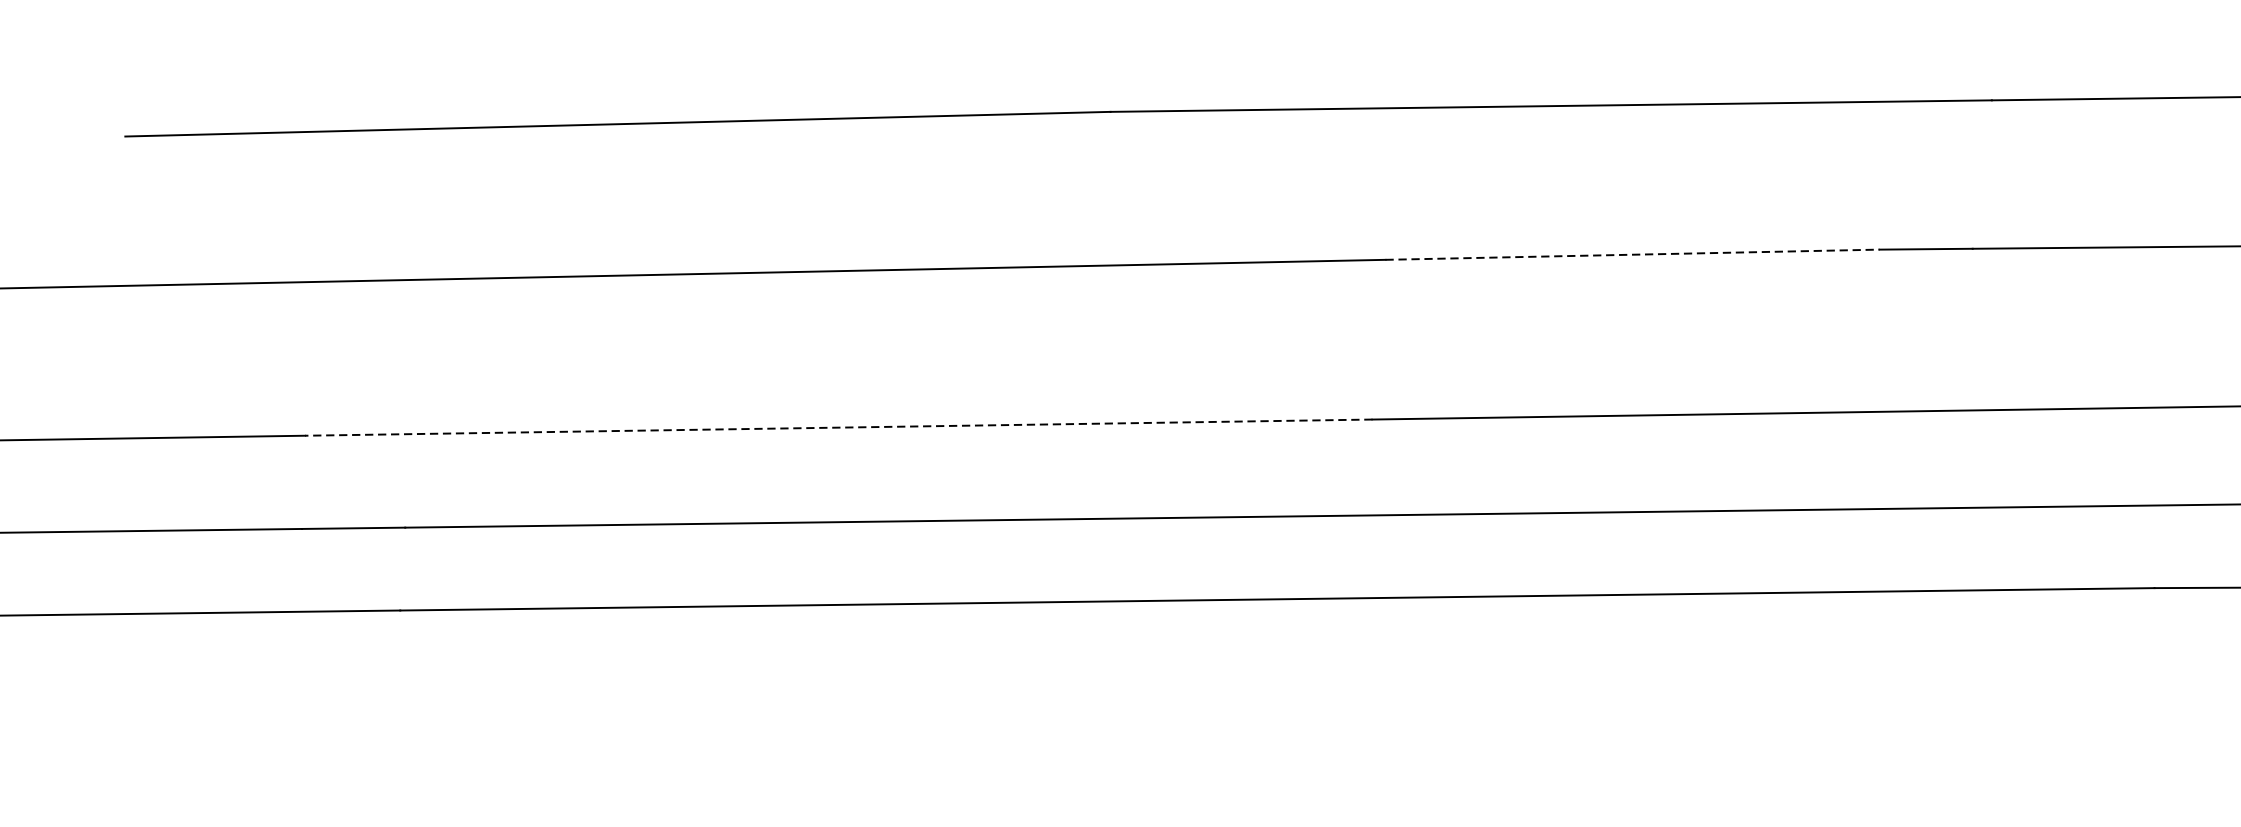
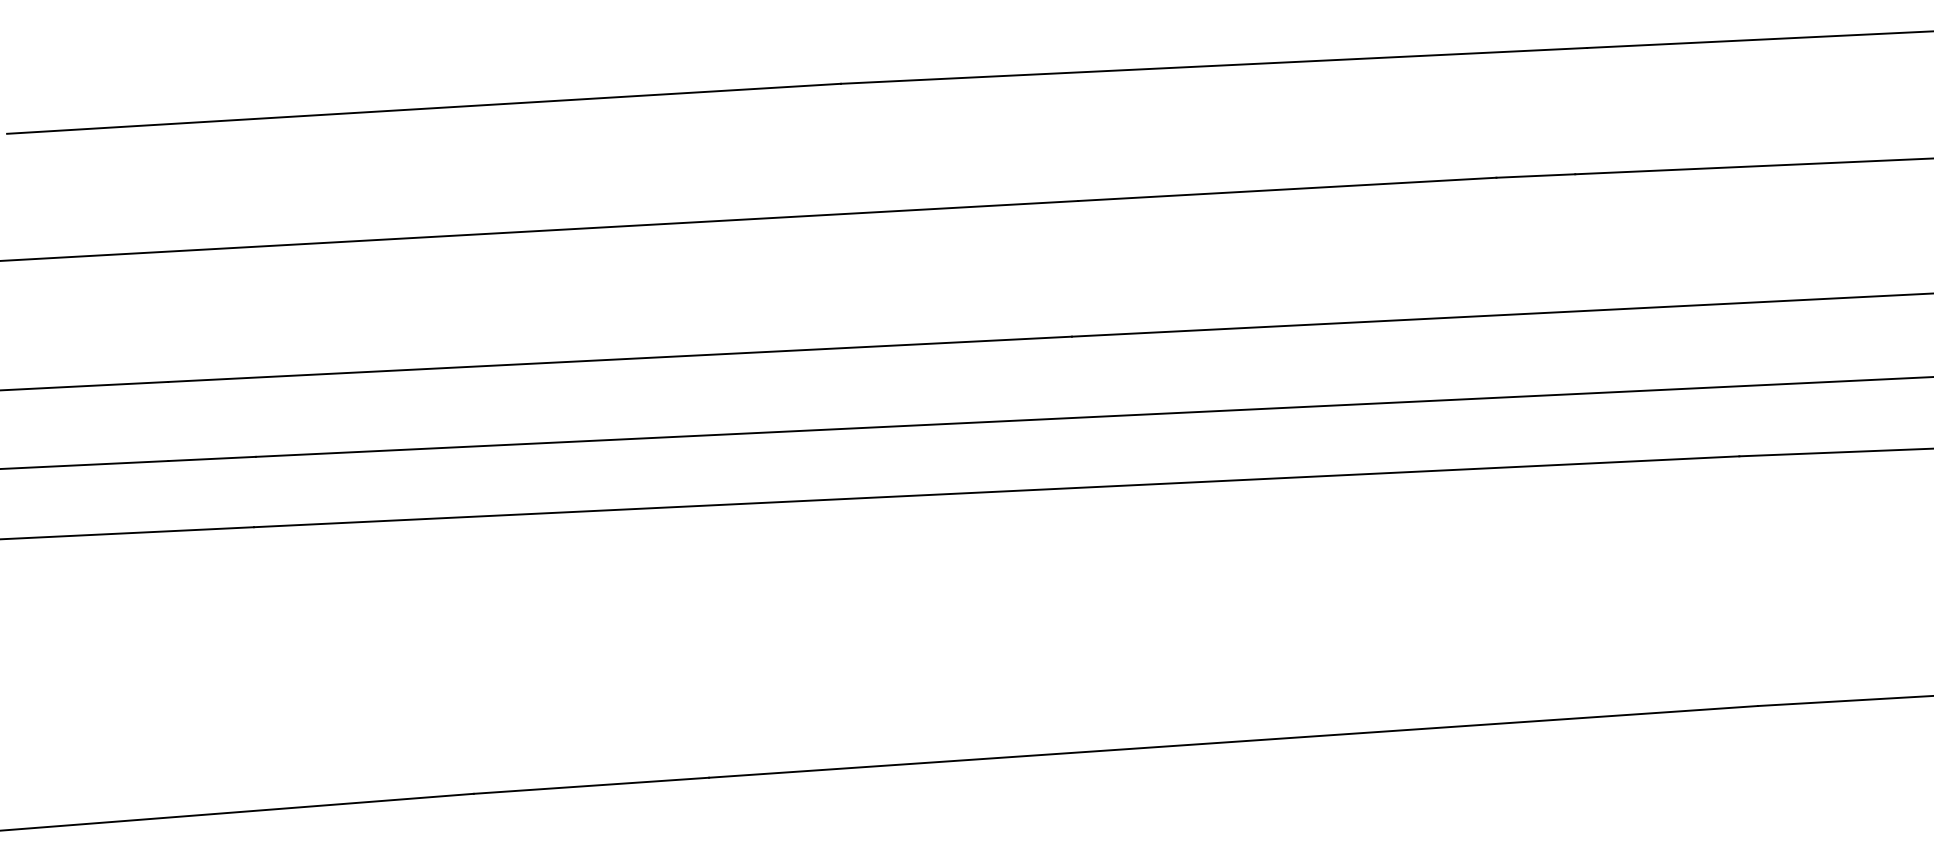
line: (1632, 254) -> (1287, 189), dashed -> solid
line: (838, 427) -> (619, 359), dashed -> solid

